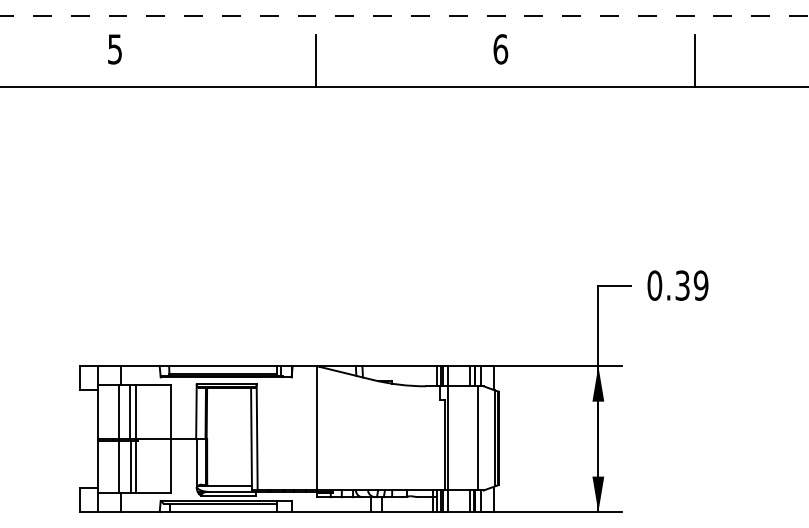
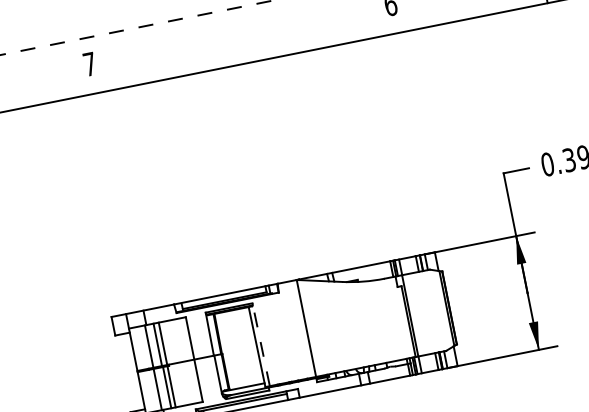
text: (114, 49) -> (89, 64), 5 -> 7
line: (316, 60) -> (248, 41), removed
line: (257, 436) -> (261, 344), solid -> dashed
line: (478, 438) -> (433, 311), removed

